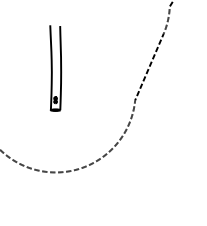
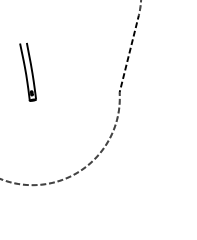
part: (55, 68) -> (28, 71), size x0.62

